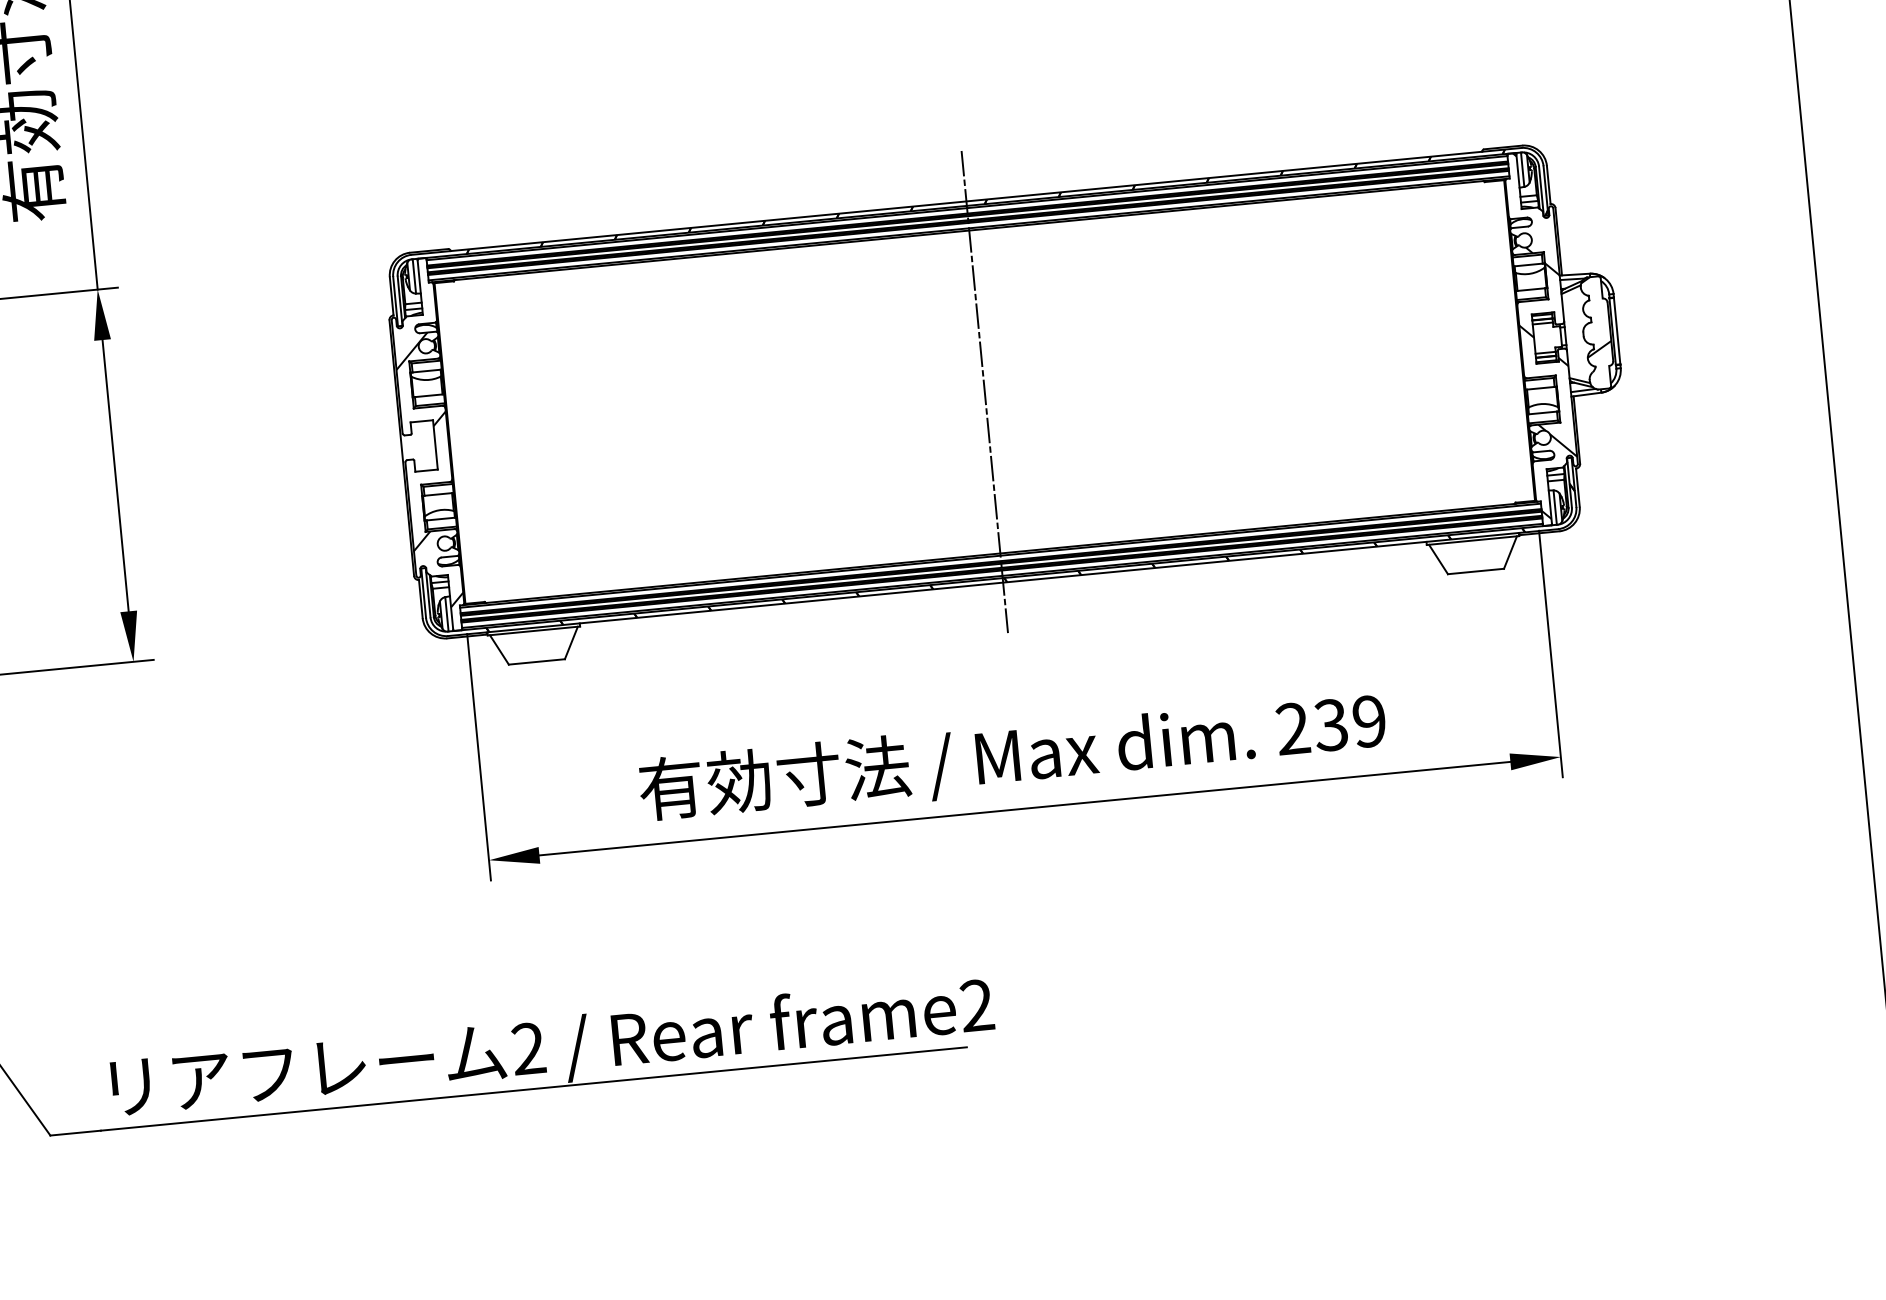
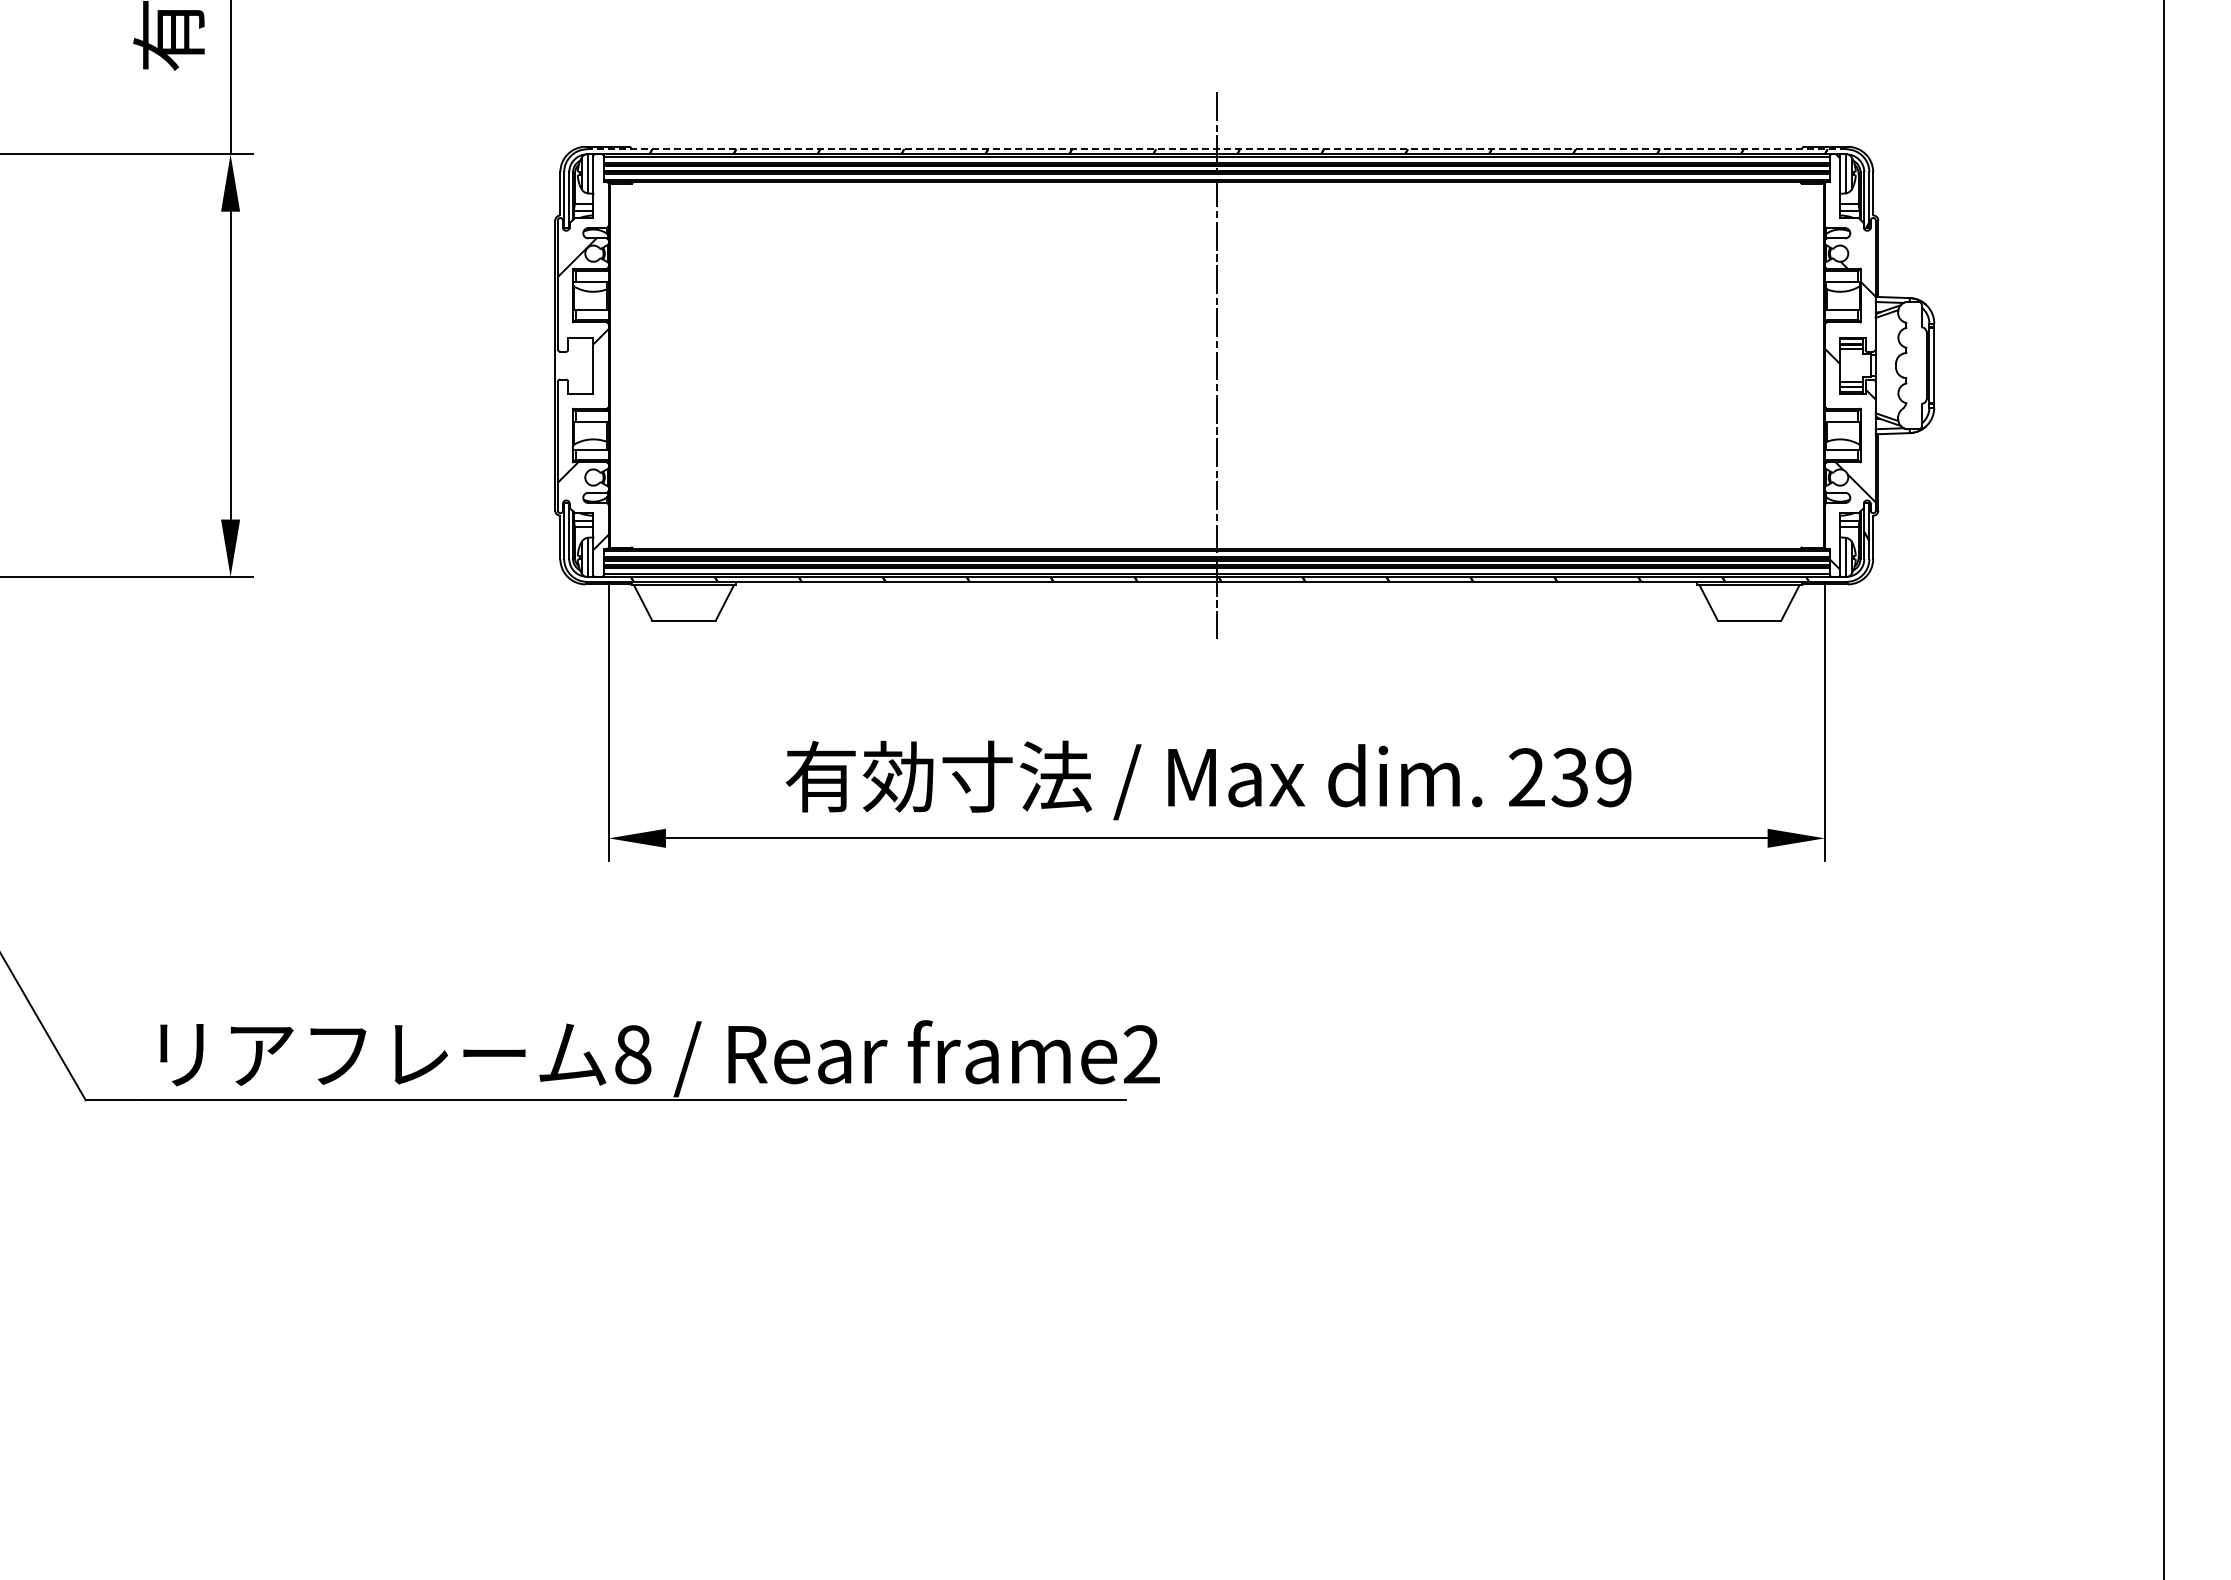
line: (966, 201) -> (1216, 149), solid -> dashed
hatch: (1596, 317) -> (1912, 347), removed
text: (529, 1048) -> (633, 1054), 2 -> 8

